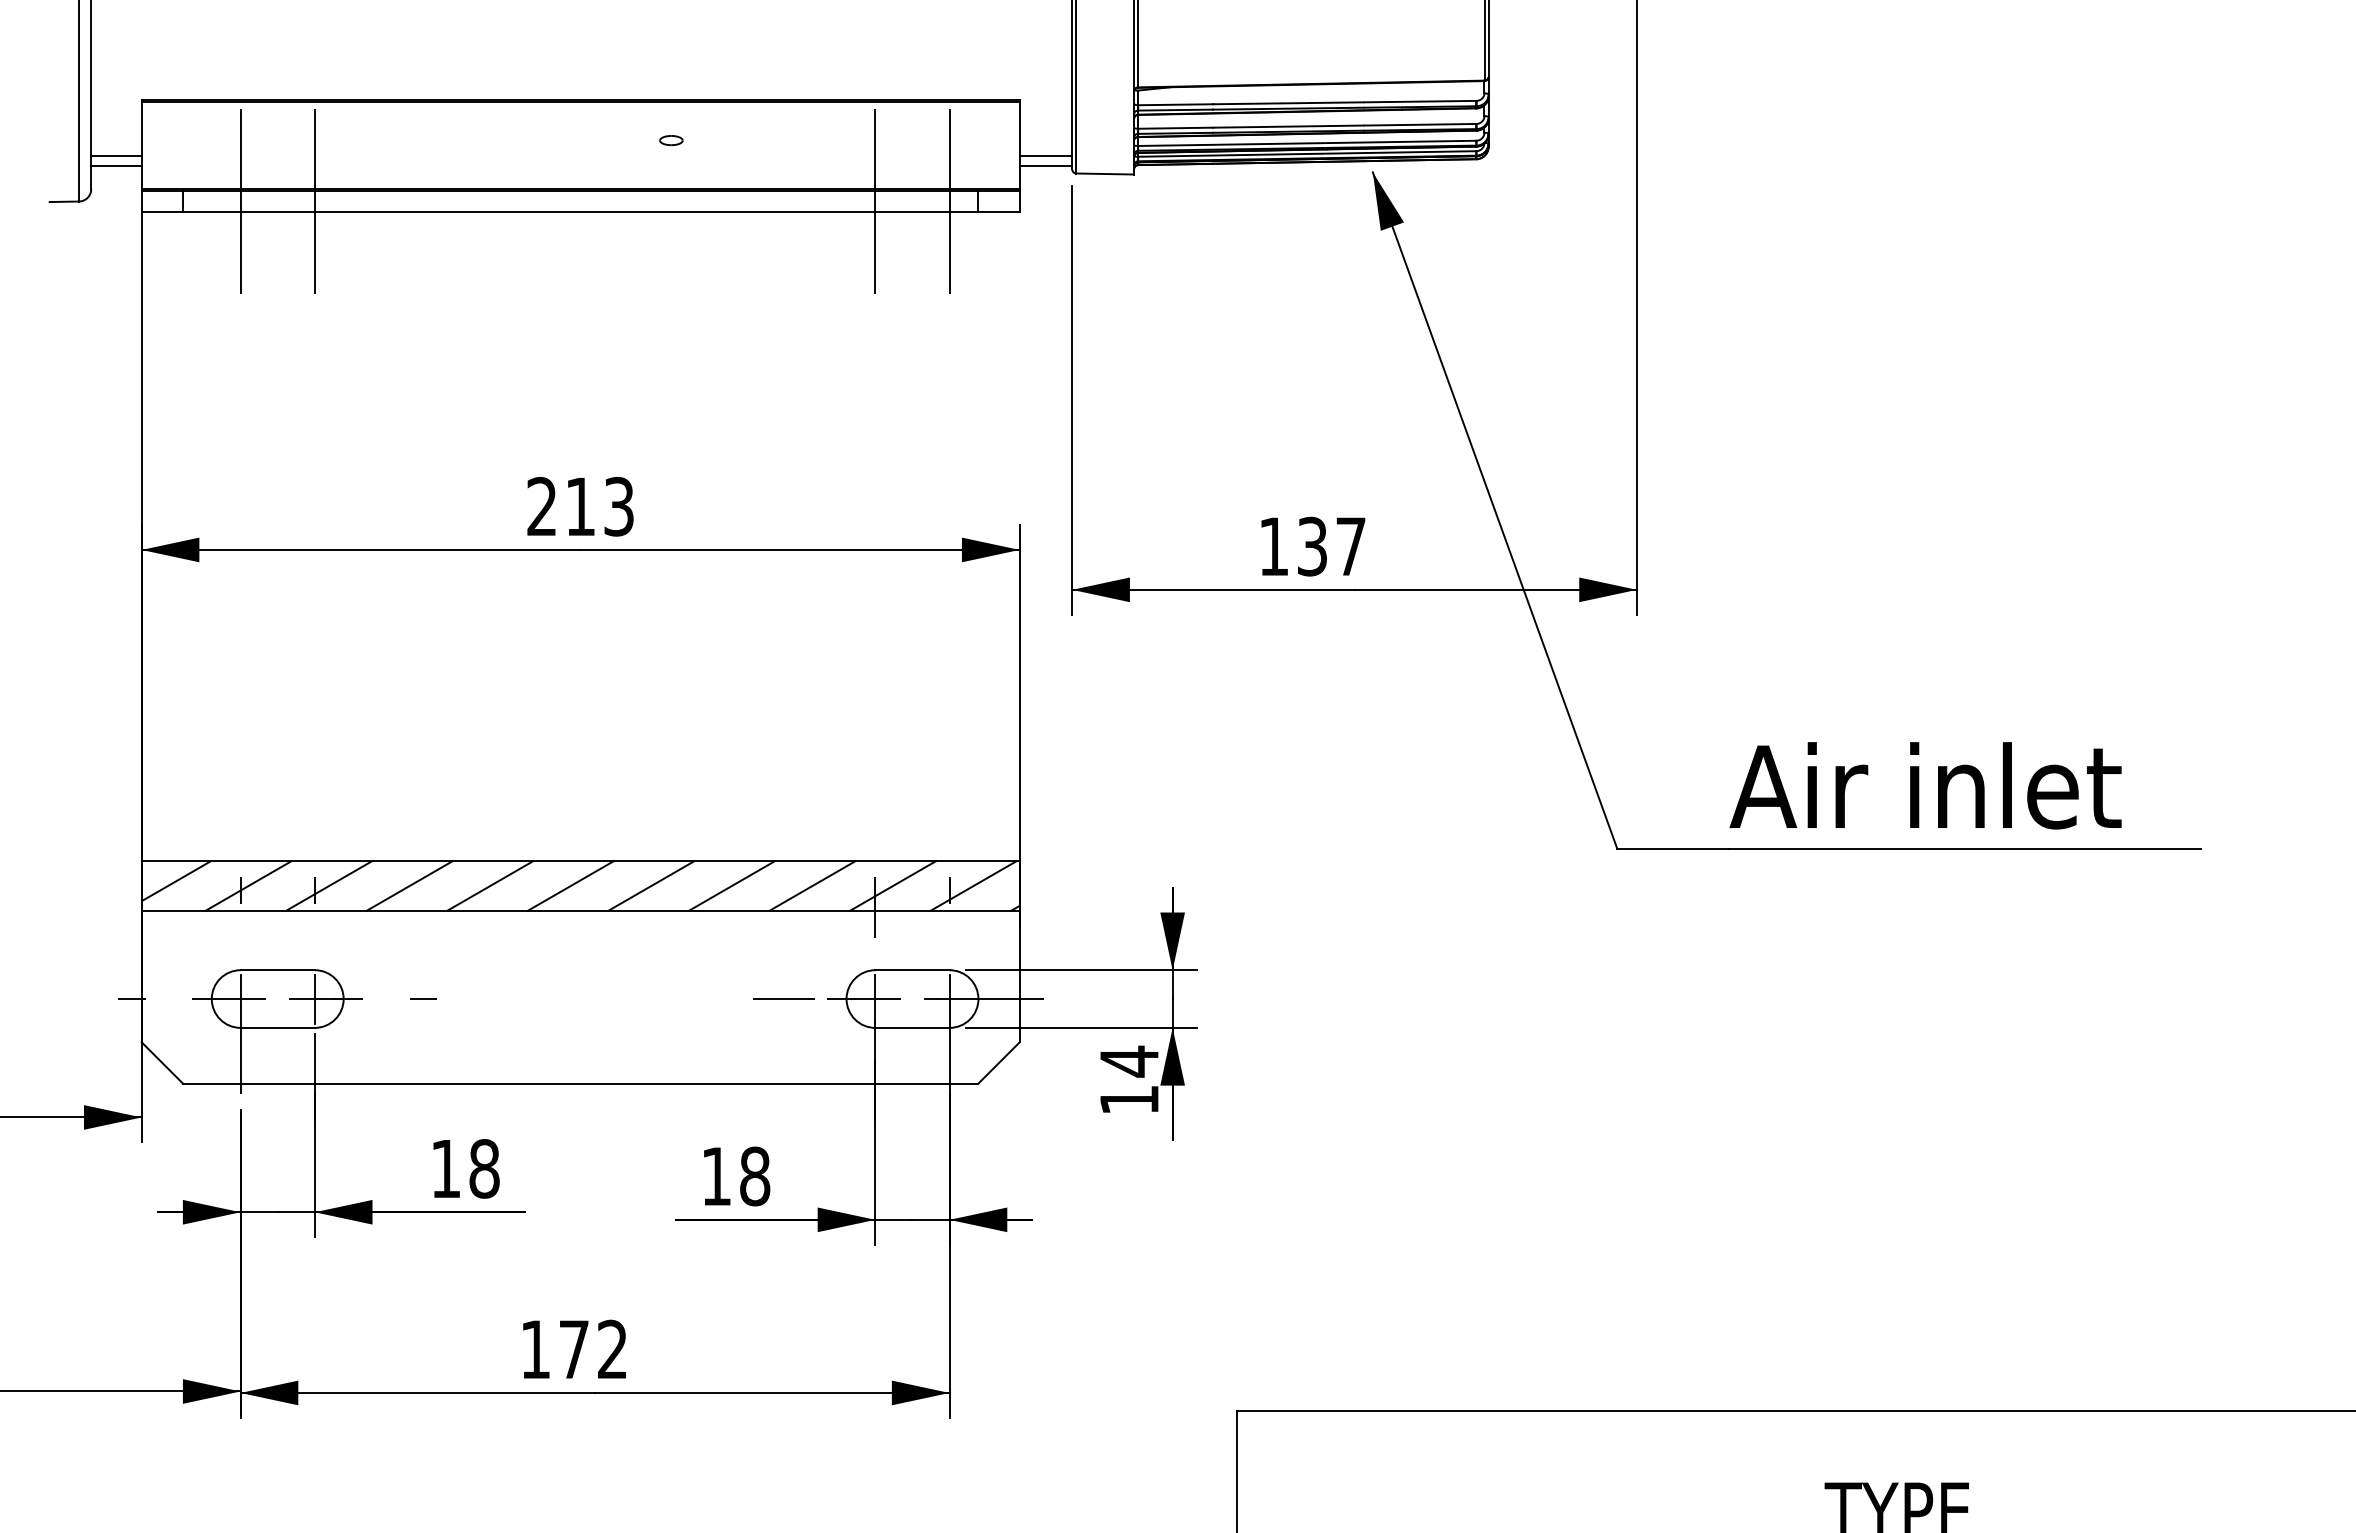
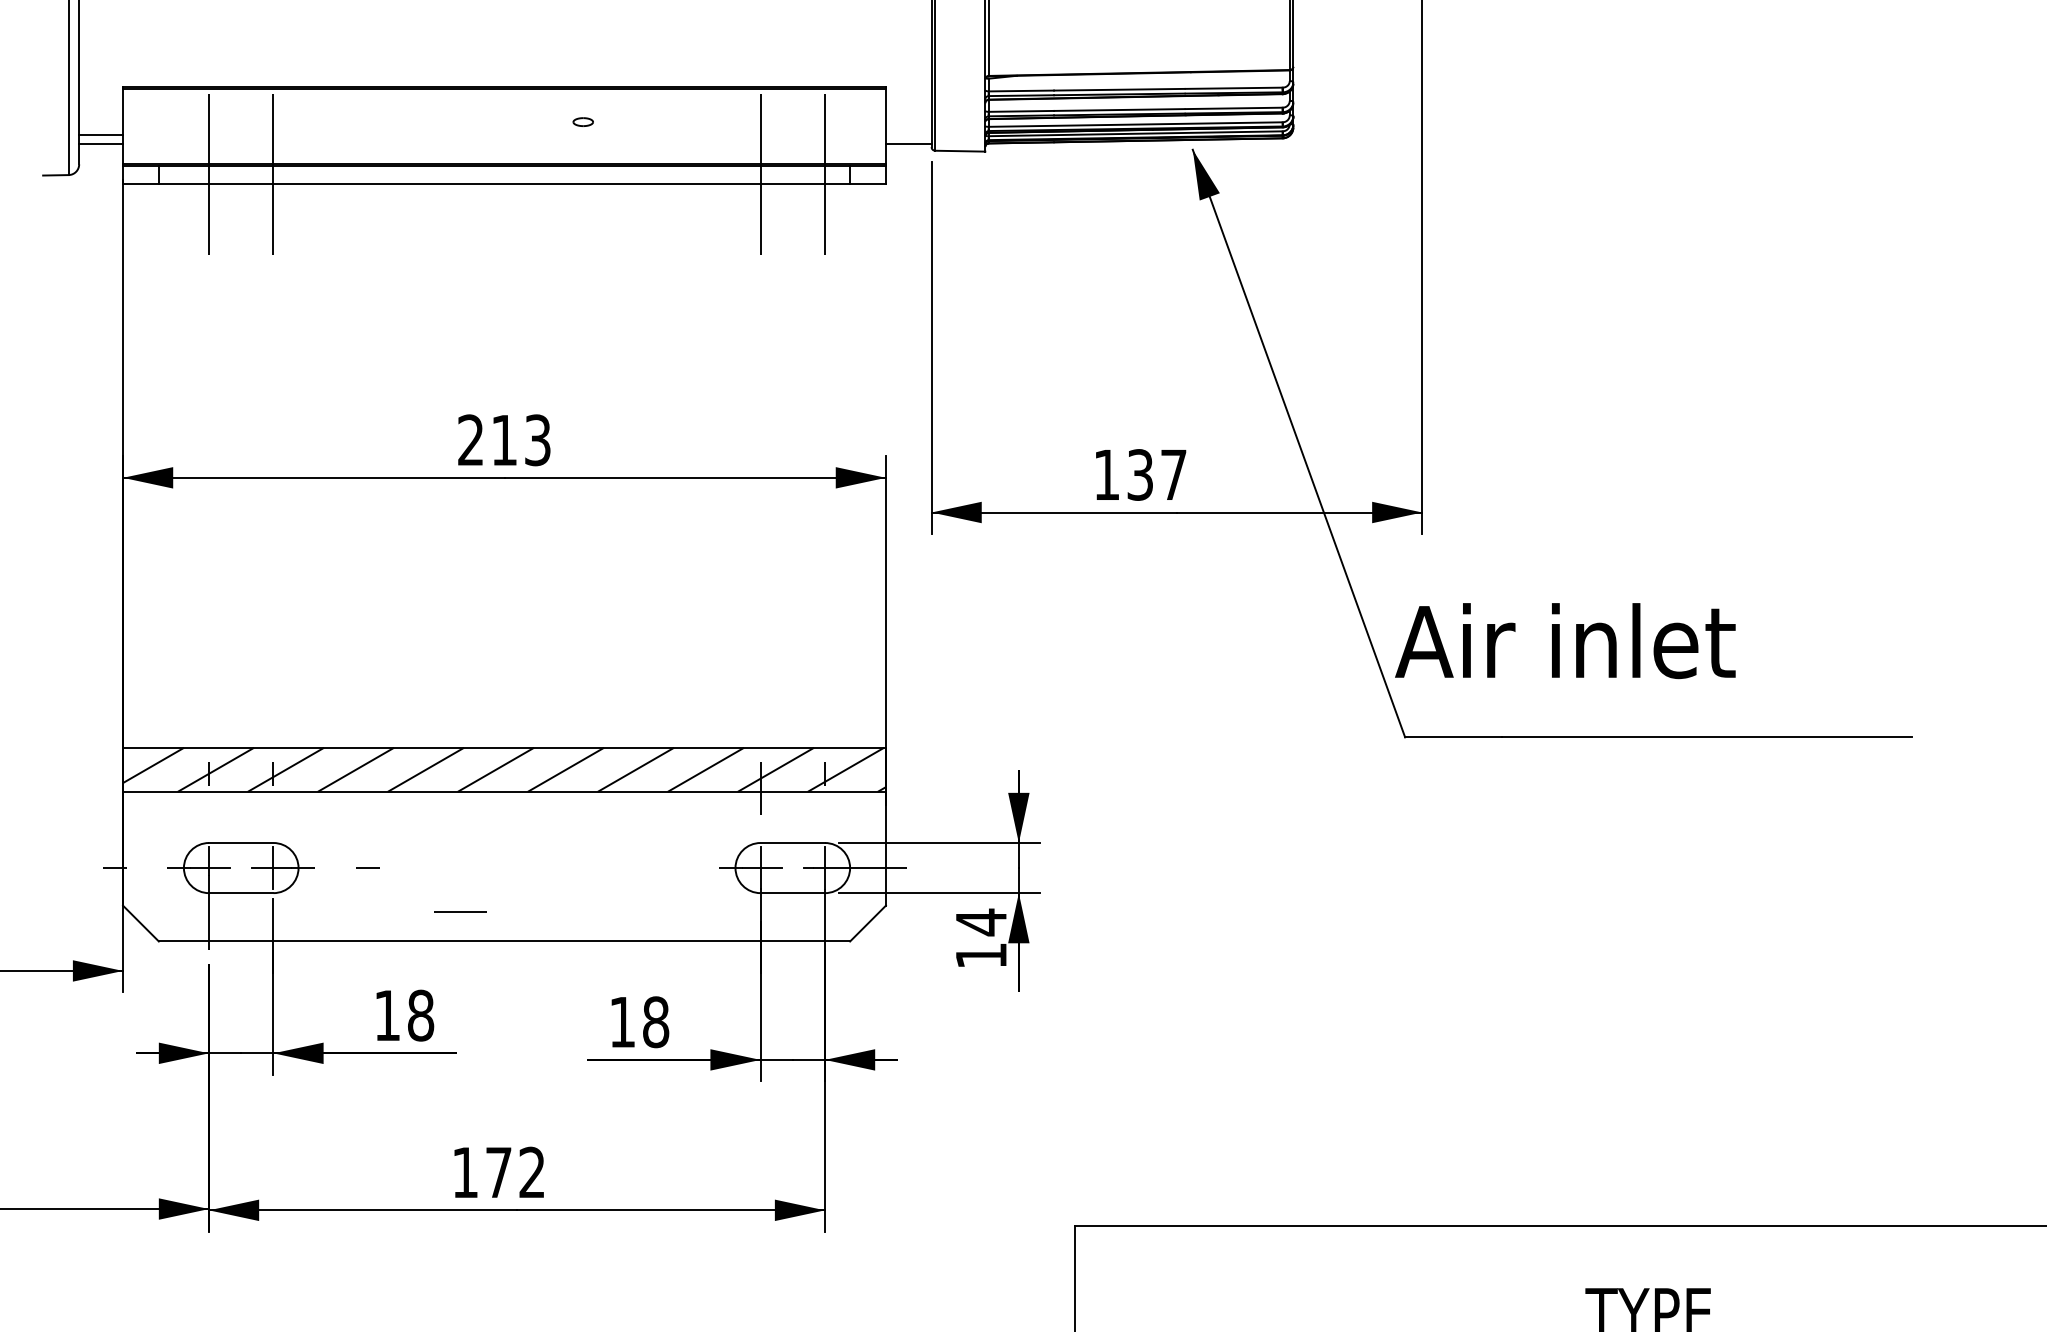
line: (1045, 155) -> (908, 135), removed
text: (1925, 785) -> (1565, 640), moved
line: (783, 998) -> (460, 911), moved

